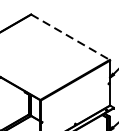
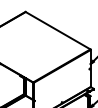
line: (71, 37) -> (58, 30), dashed -> solid

